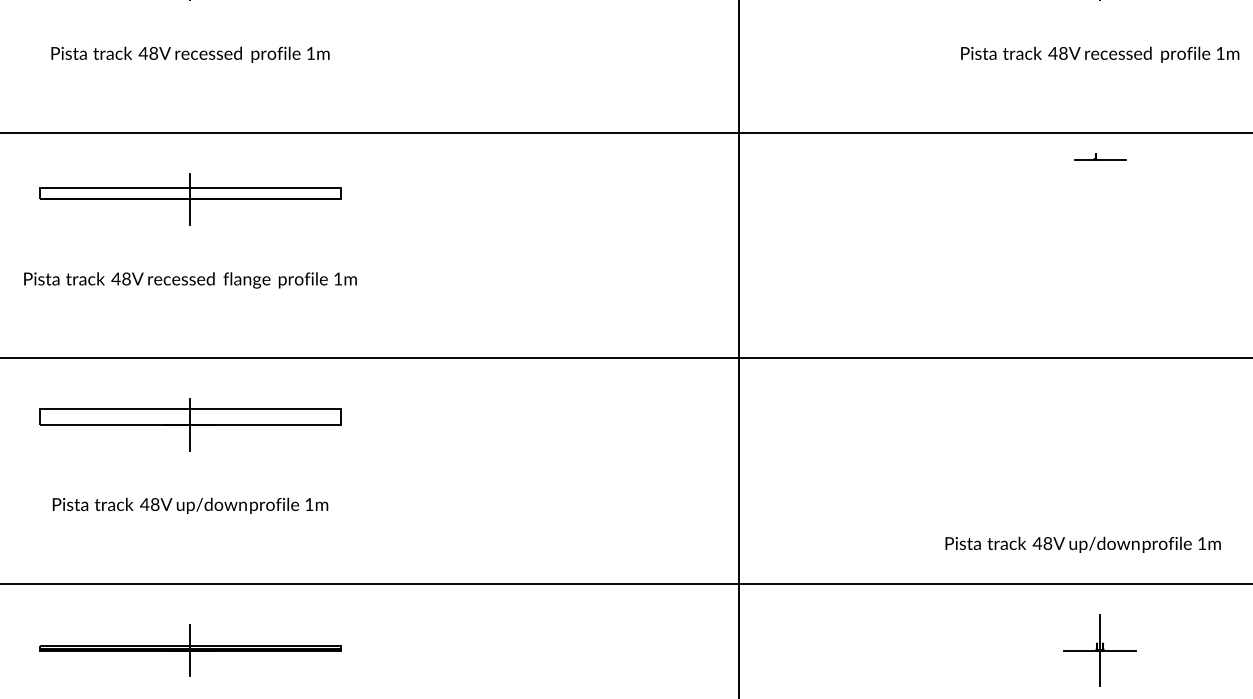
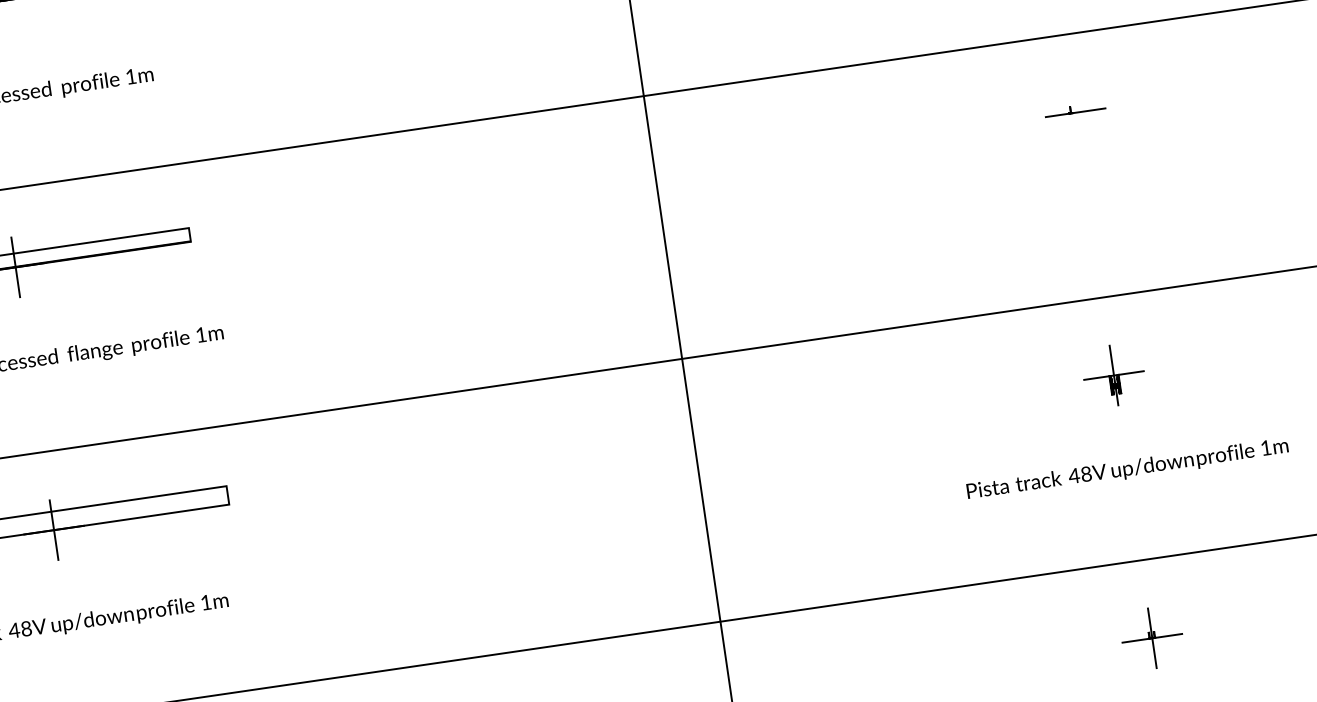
part: (1100, 156) -> (1075, 109), moved
part: (1100, 424) -> (1114, 374), added
text: (1082, 544) -> (1126, 469), moved
part: (1100, 650) -> (1152, 638), size x0.71

